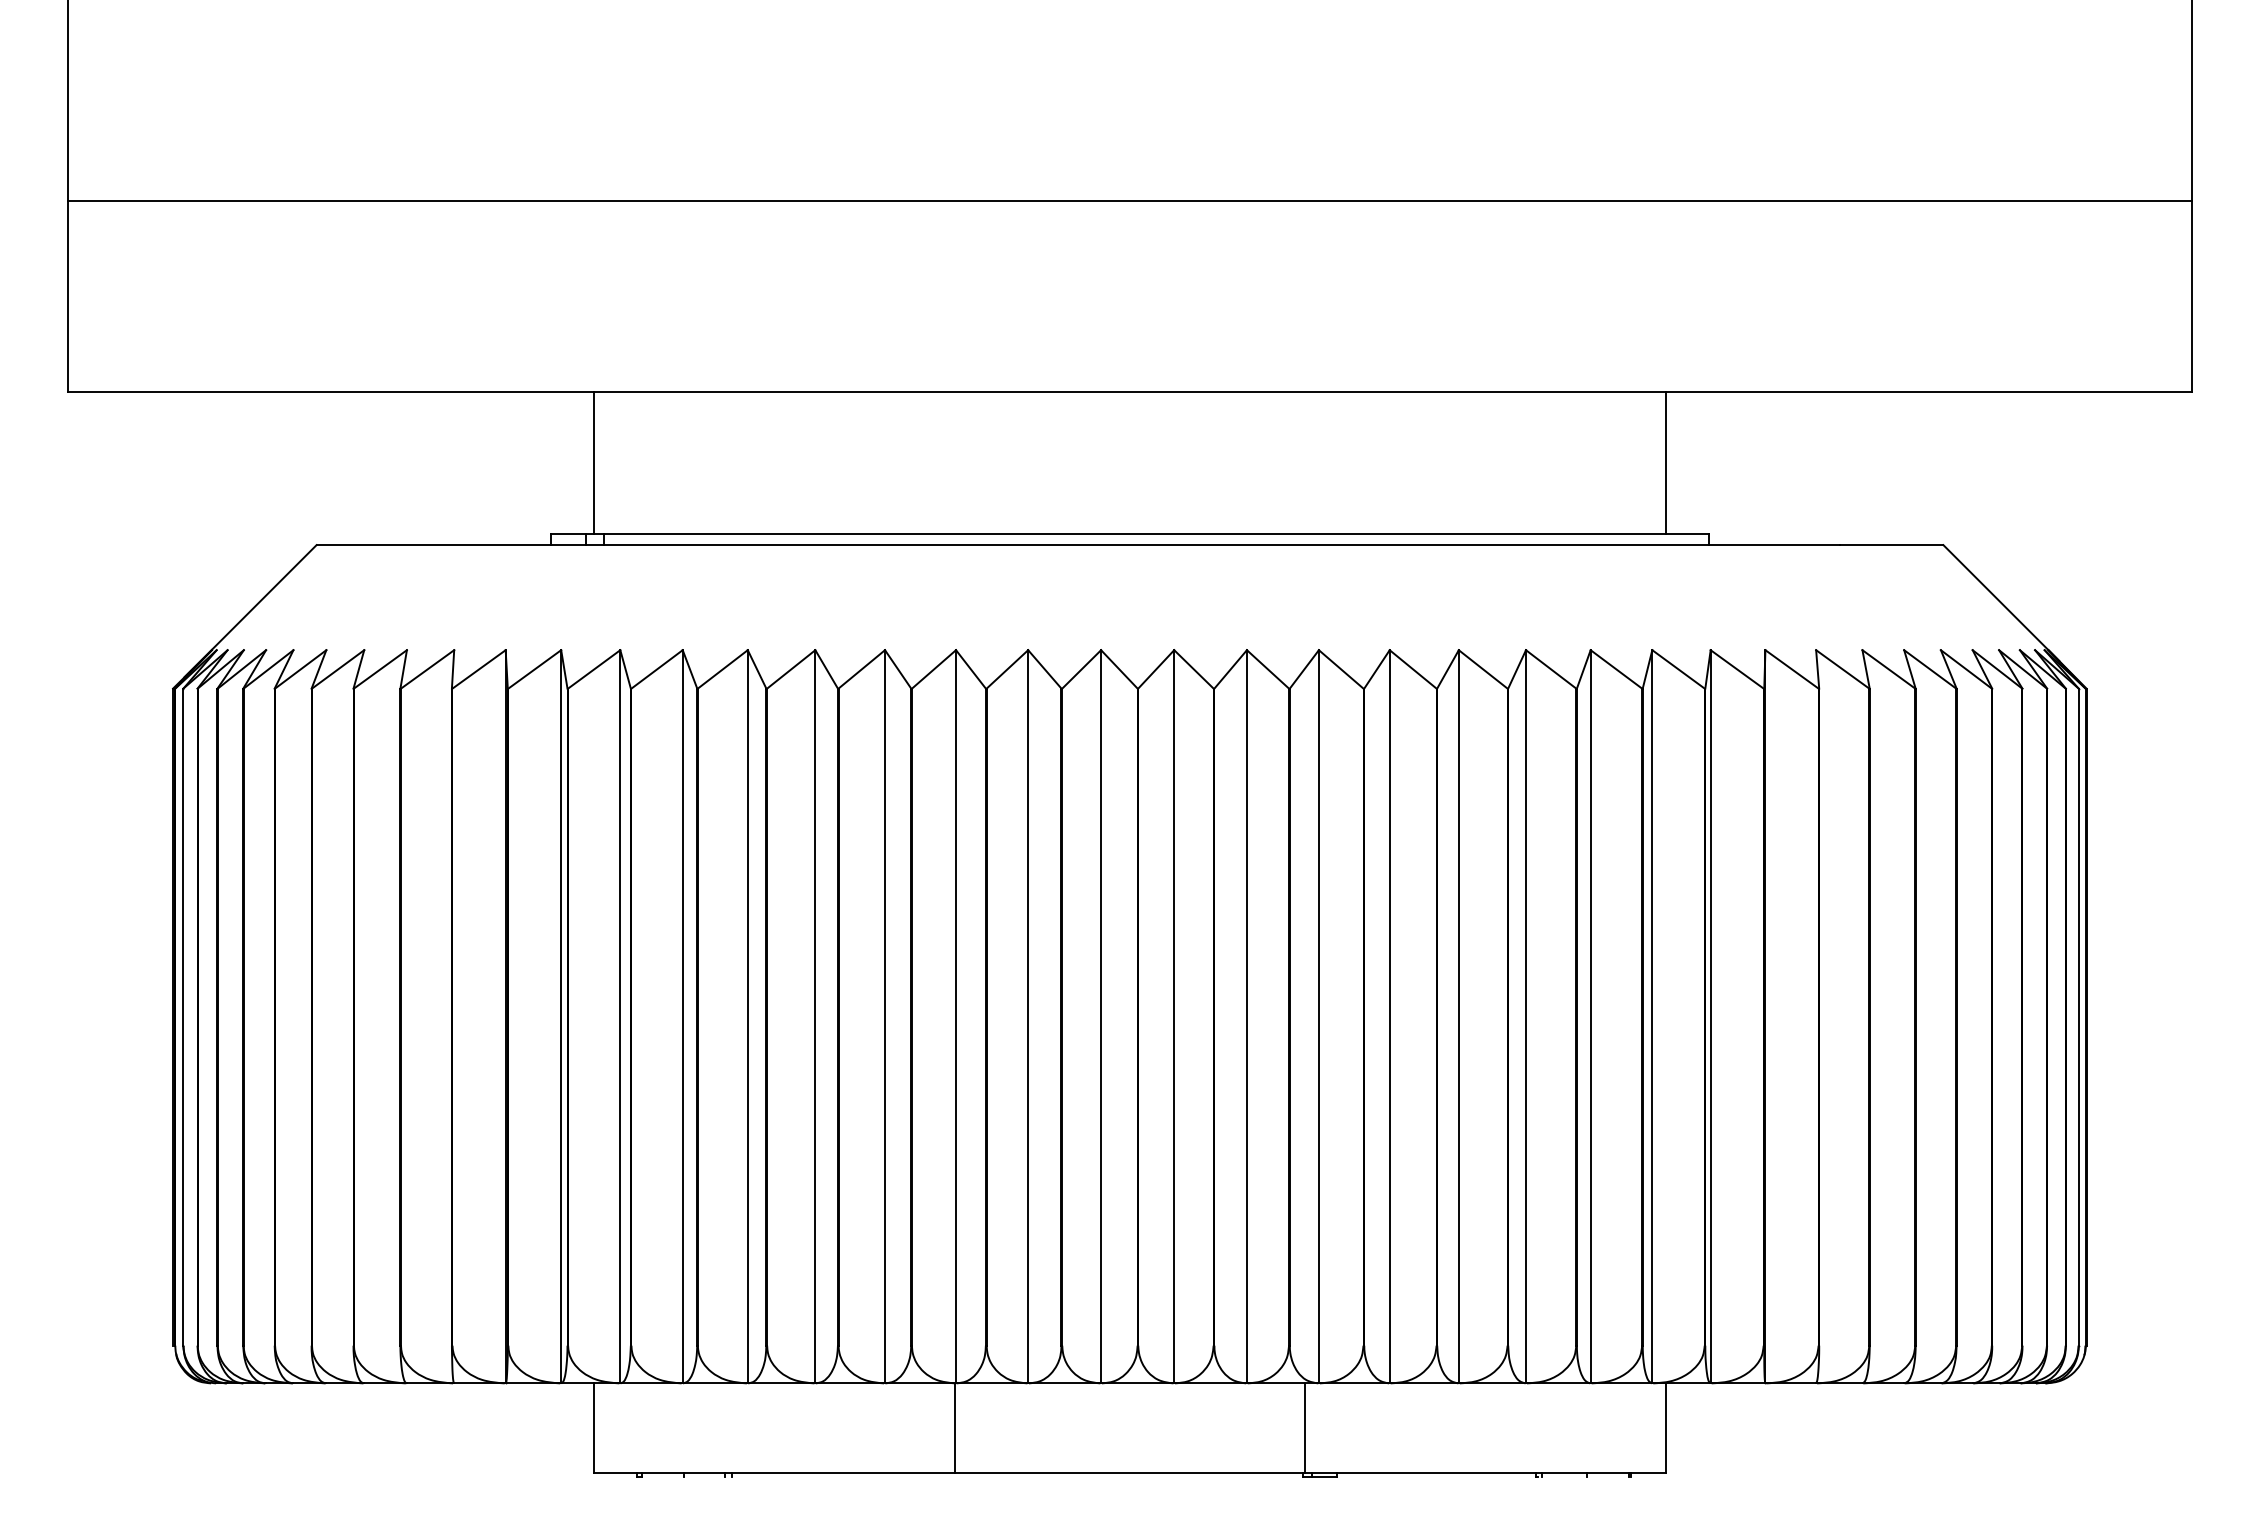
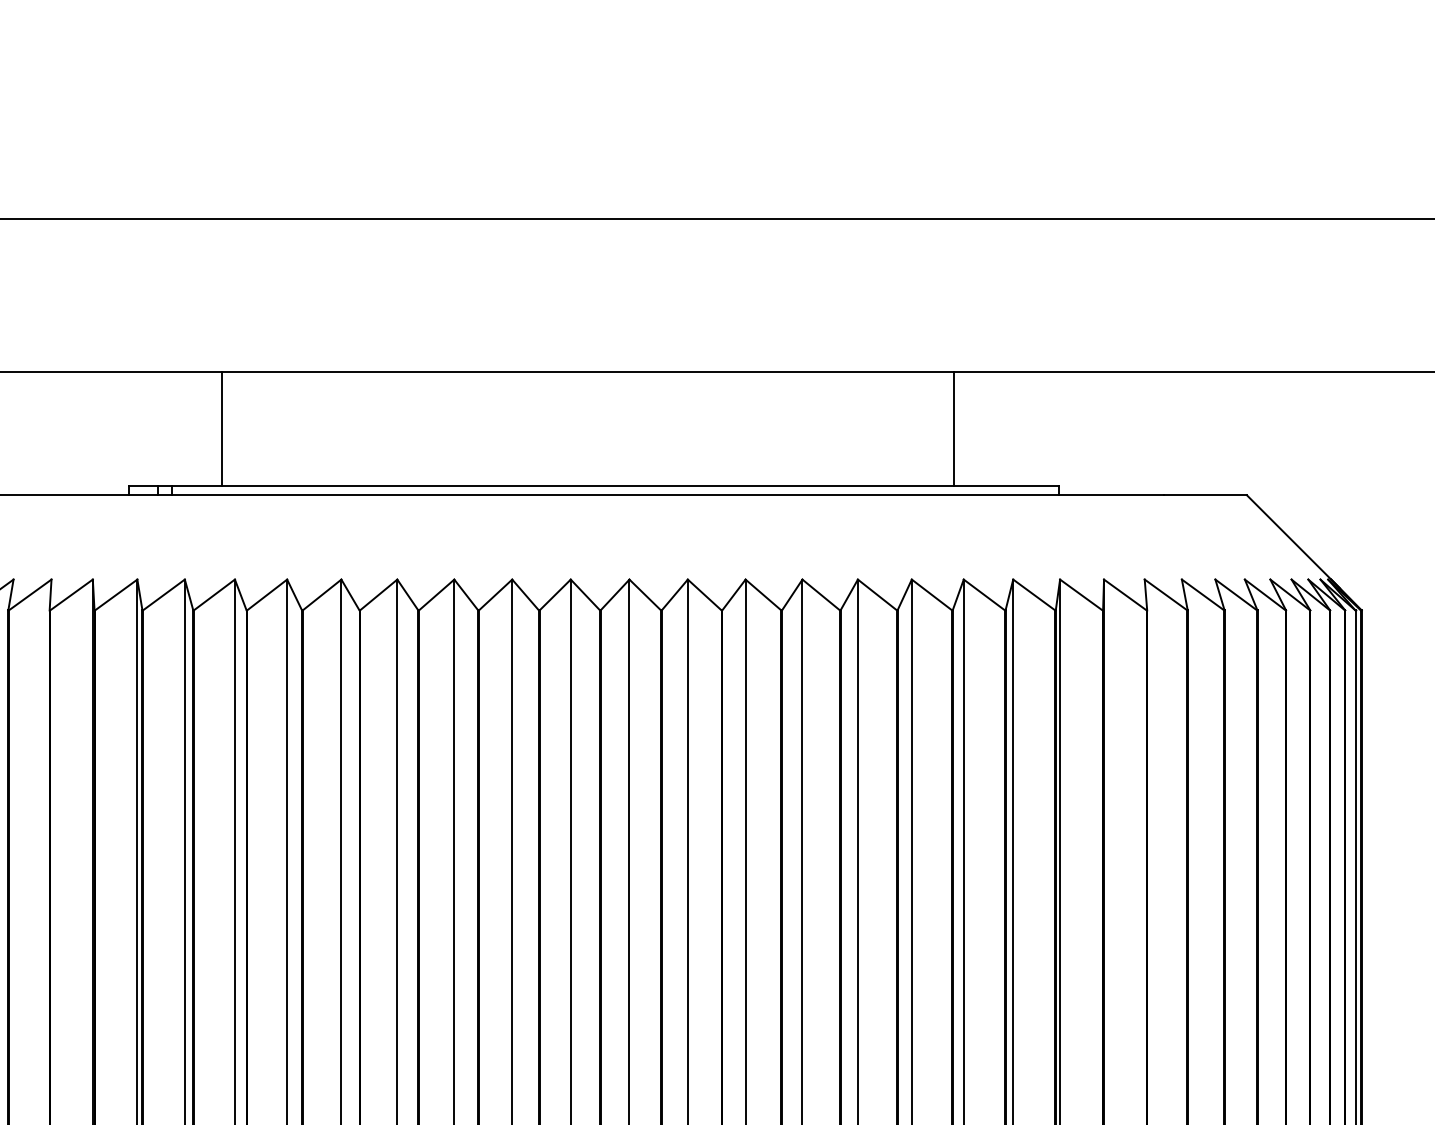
line: (594, 462) -> (221, 428), moved
line: (1665, 462) -> (953, 428), moved

